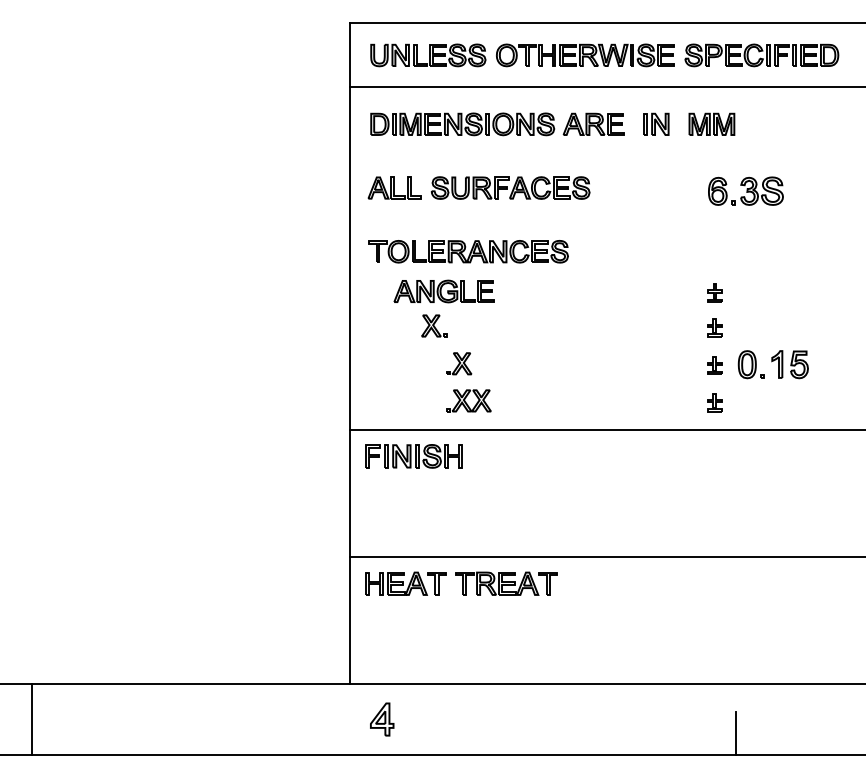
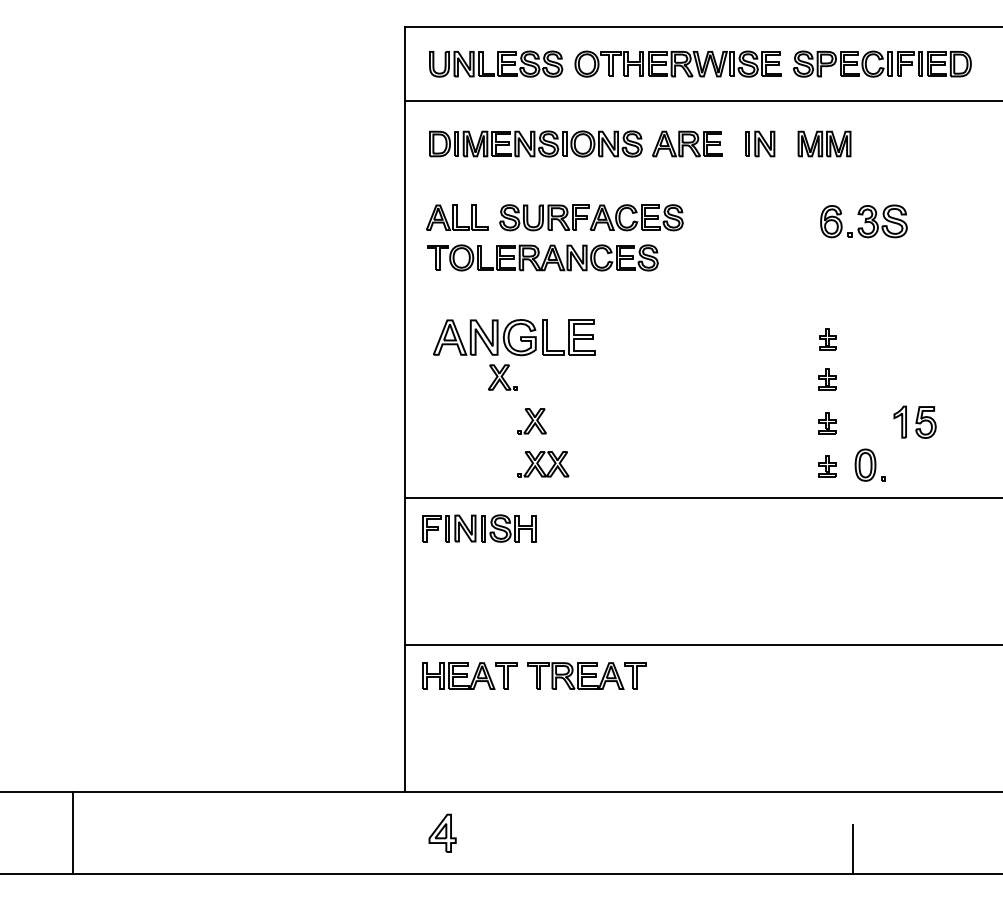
part: (468, 251) -> (542, 257), moved
part: (443, 291) -> (513, 337), size x1.4
part: (750, 364) -> (869, 464), moved
line: (32, 719) -> (73, 833), moved

